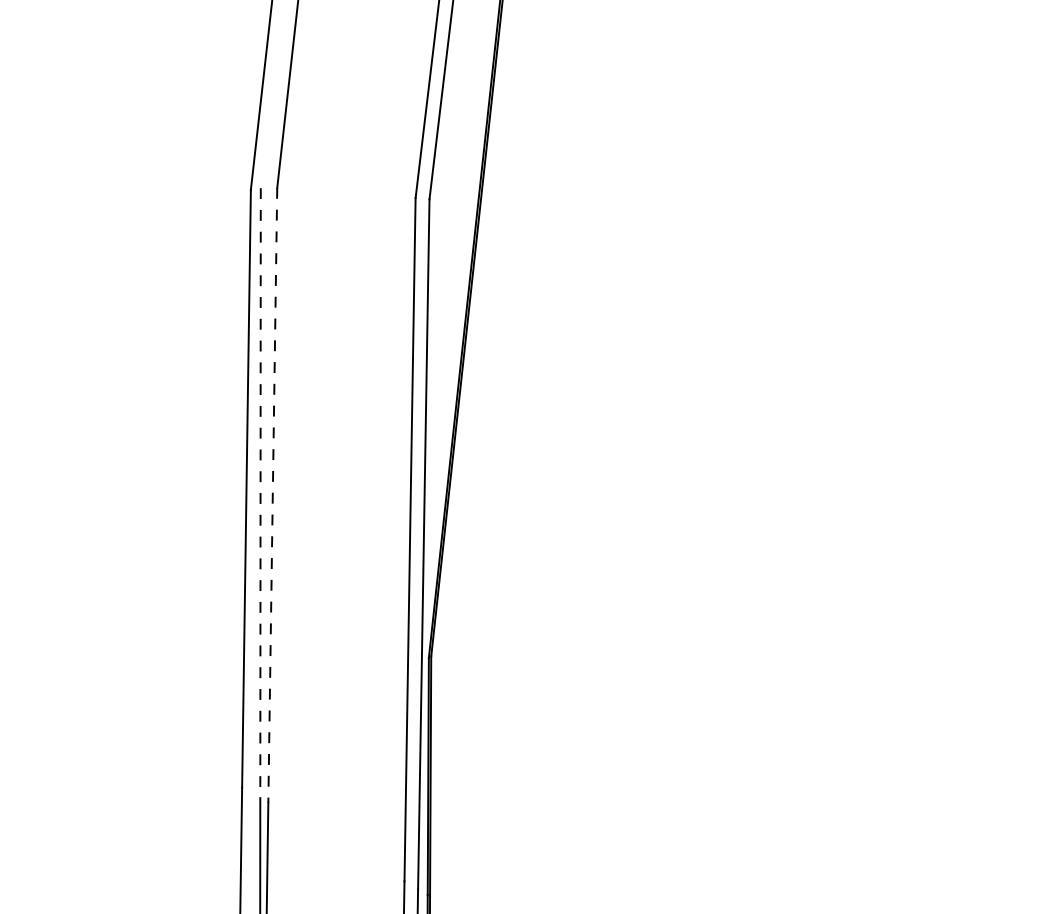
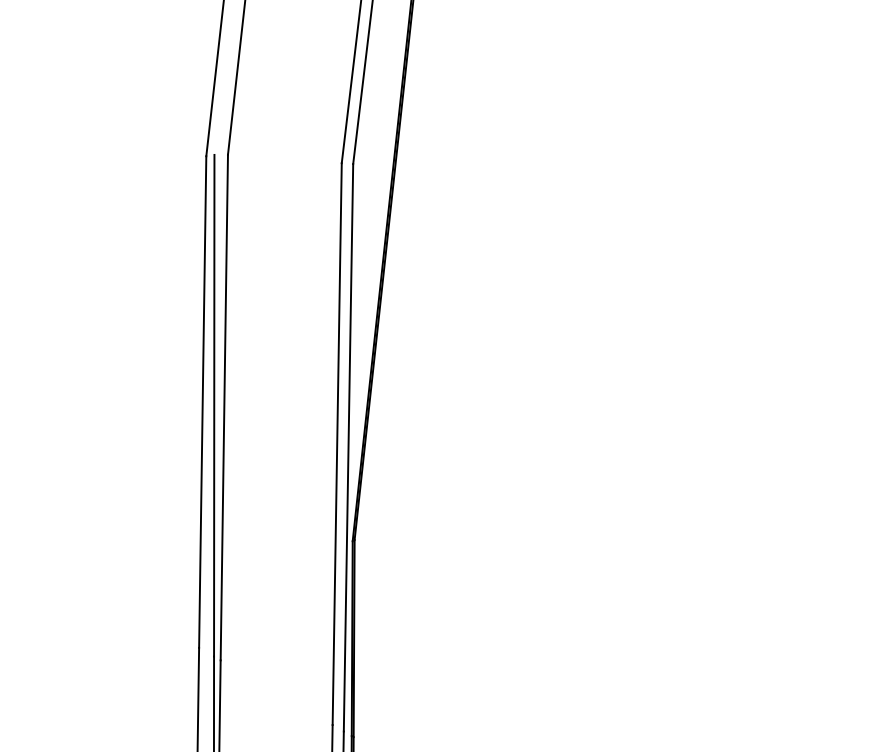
line: (260, 493) -> (214, 406), dashed -> solid
line: (272, 495) -> (224, 407), dashed -> solid

